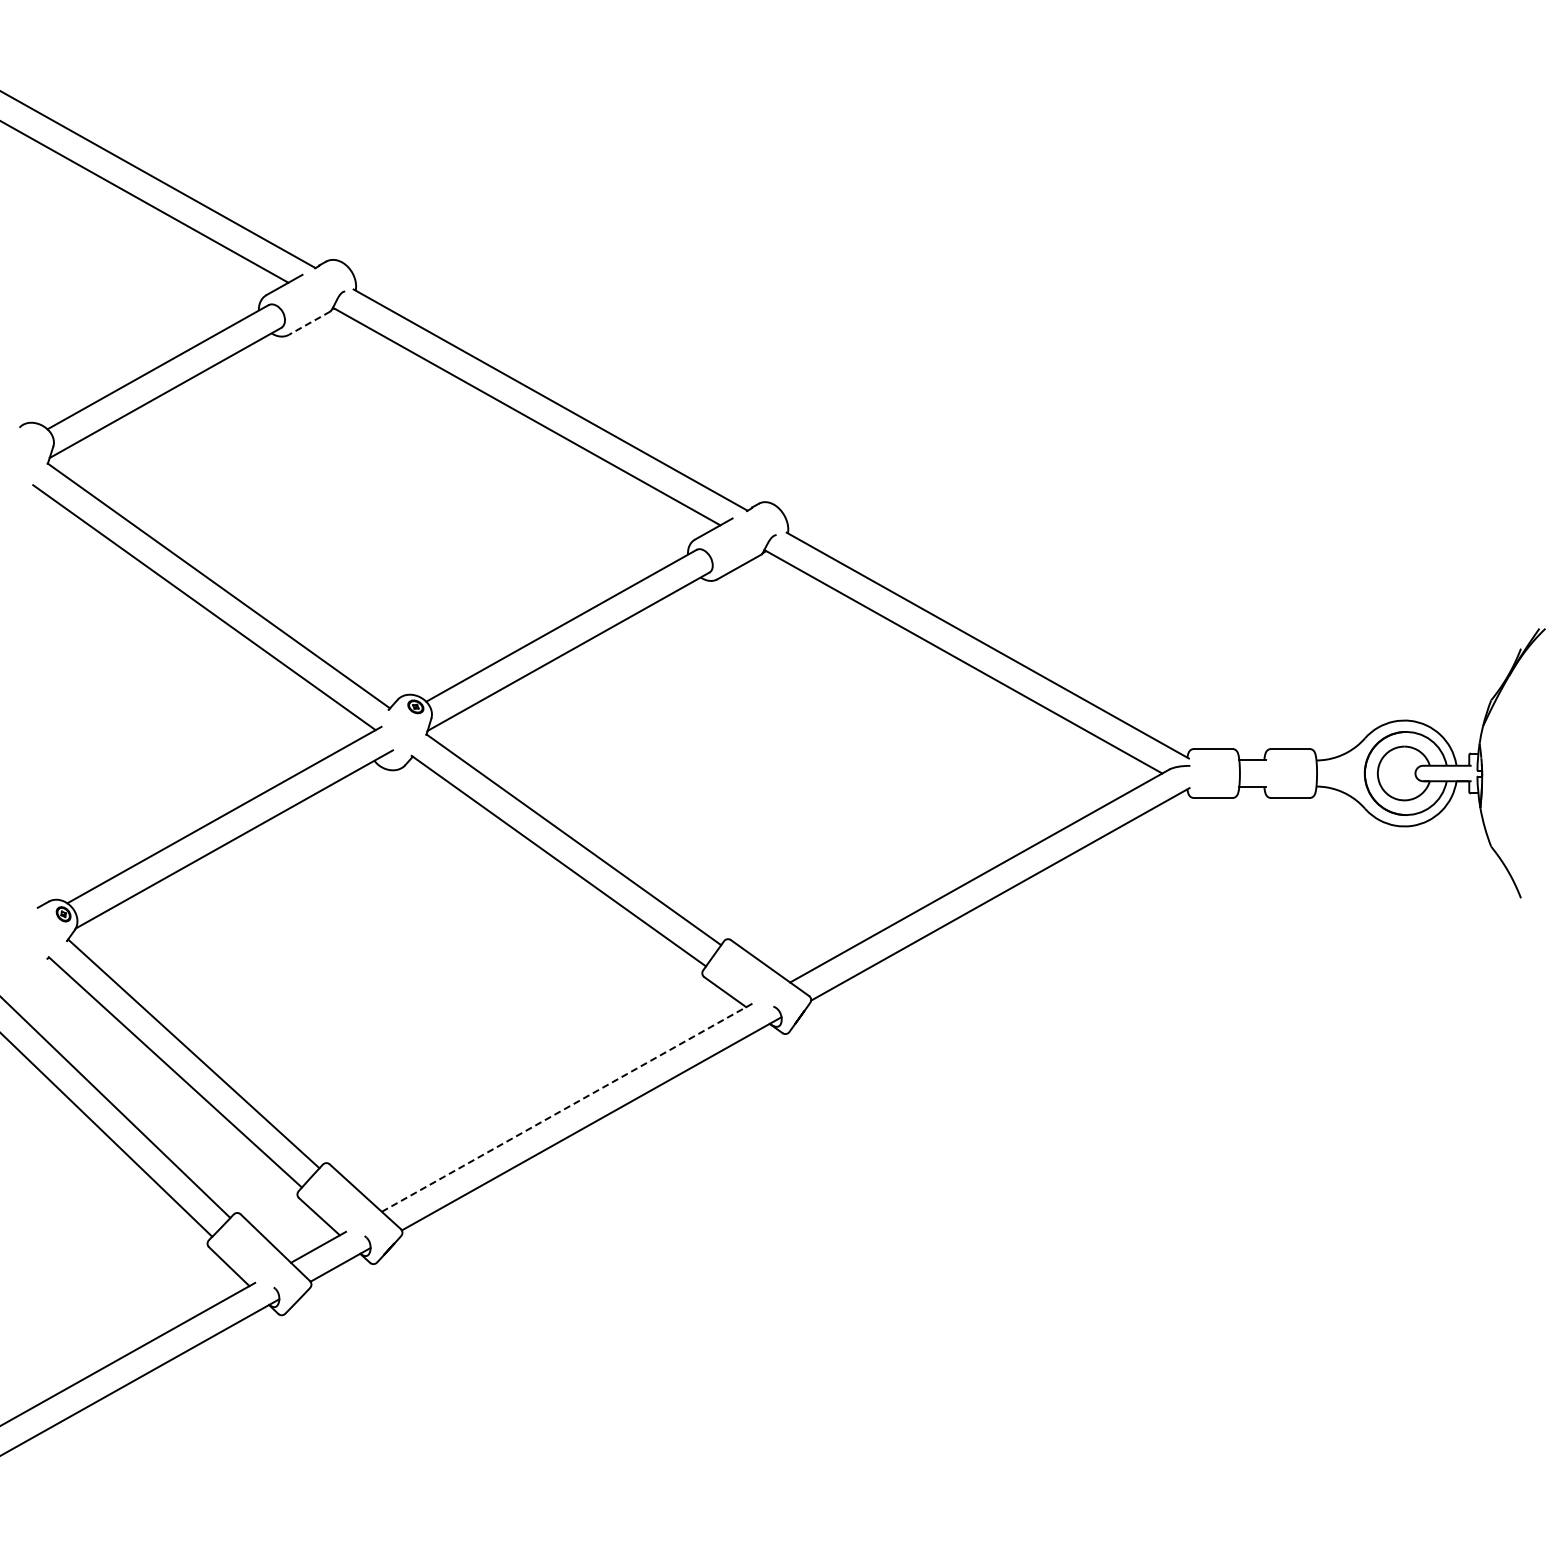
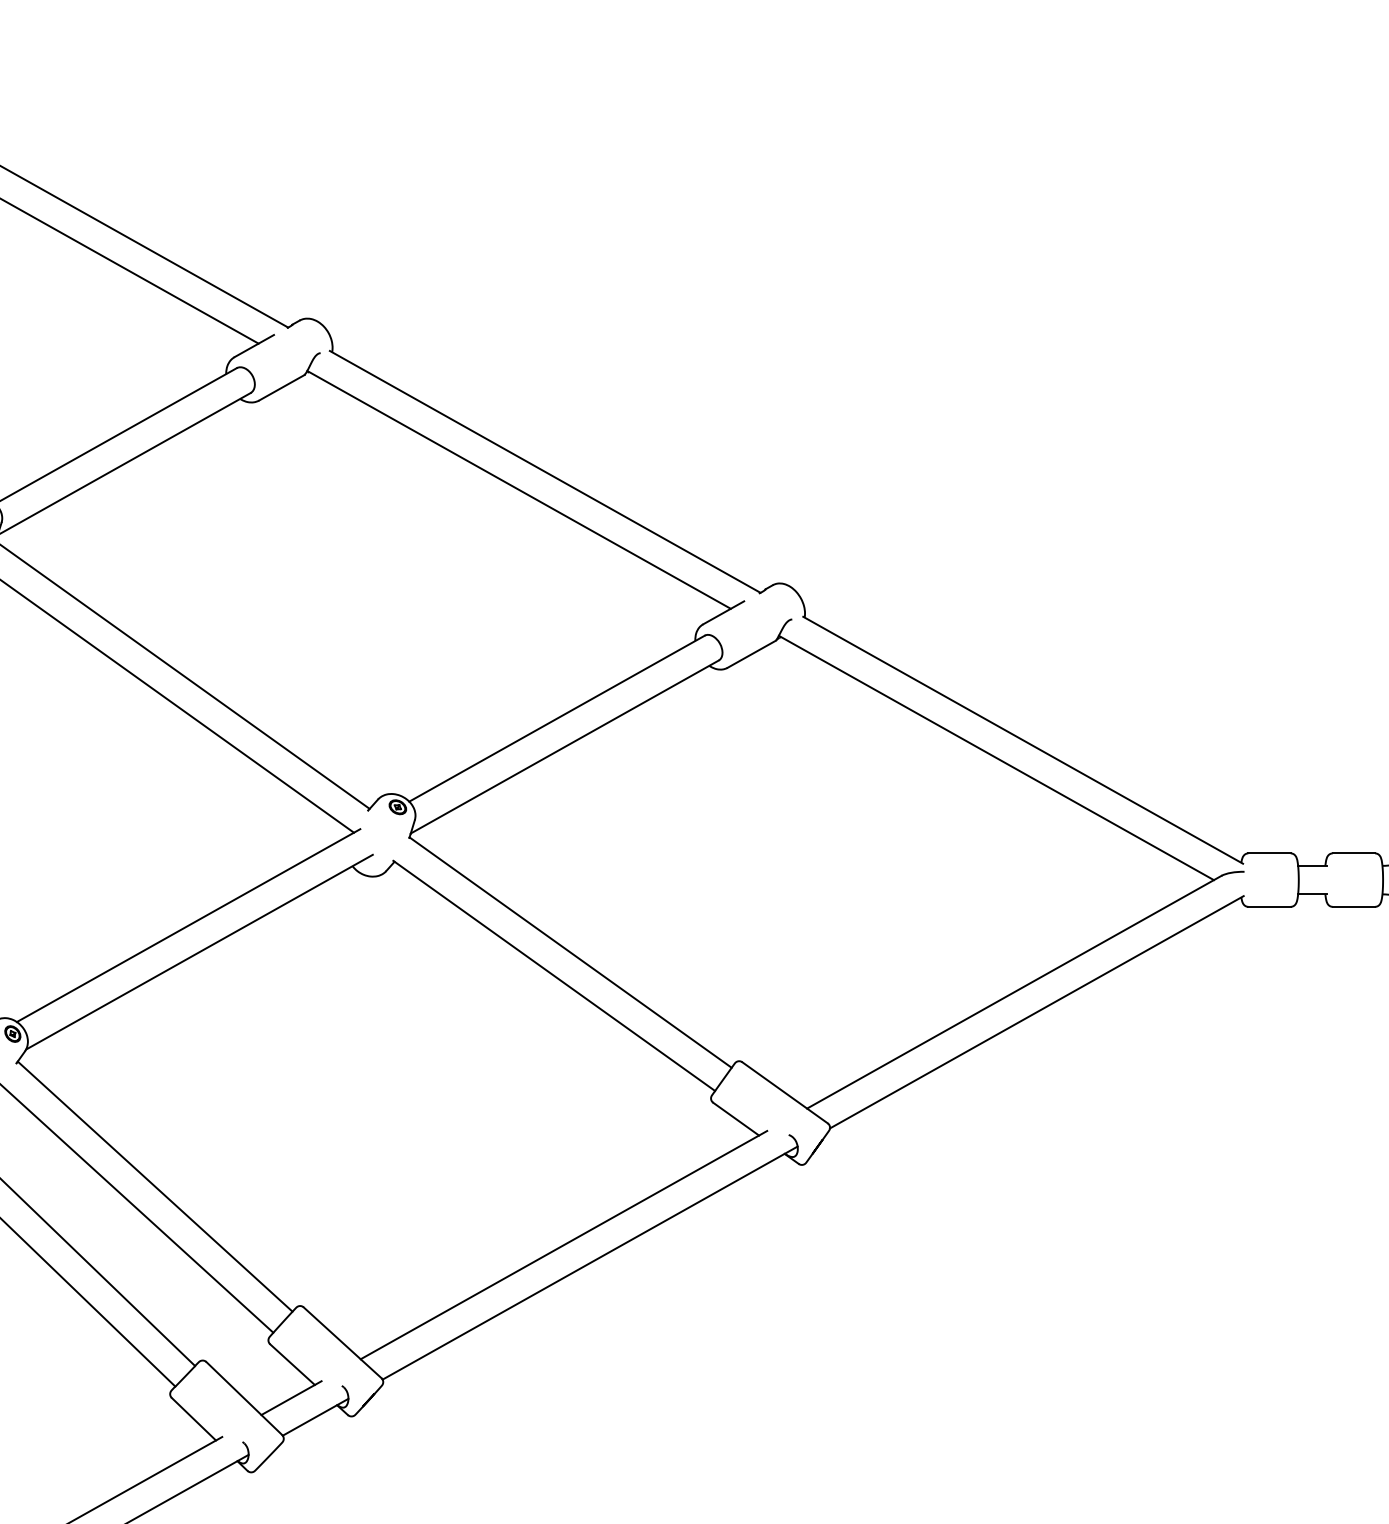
line: (309, 323) -> (281, 388), dashed -> solid
line: (568, 1107) -> (564, 1245), dashed -> solid

